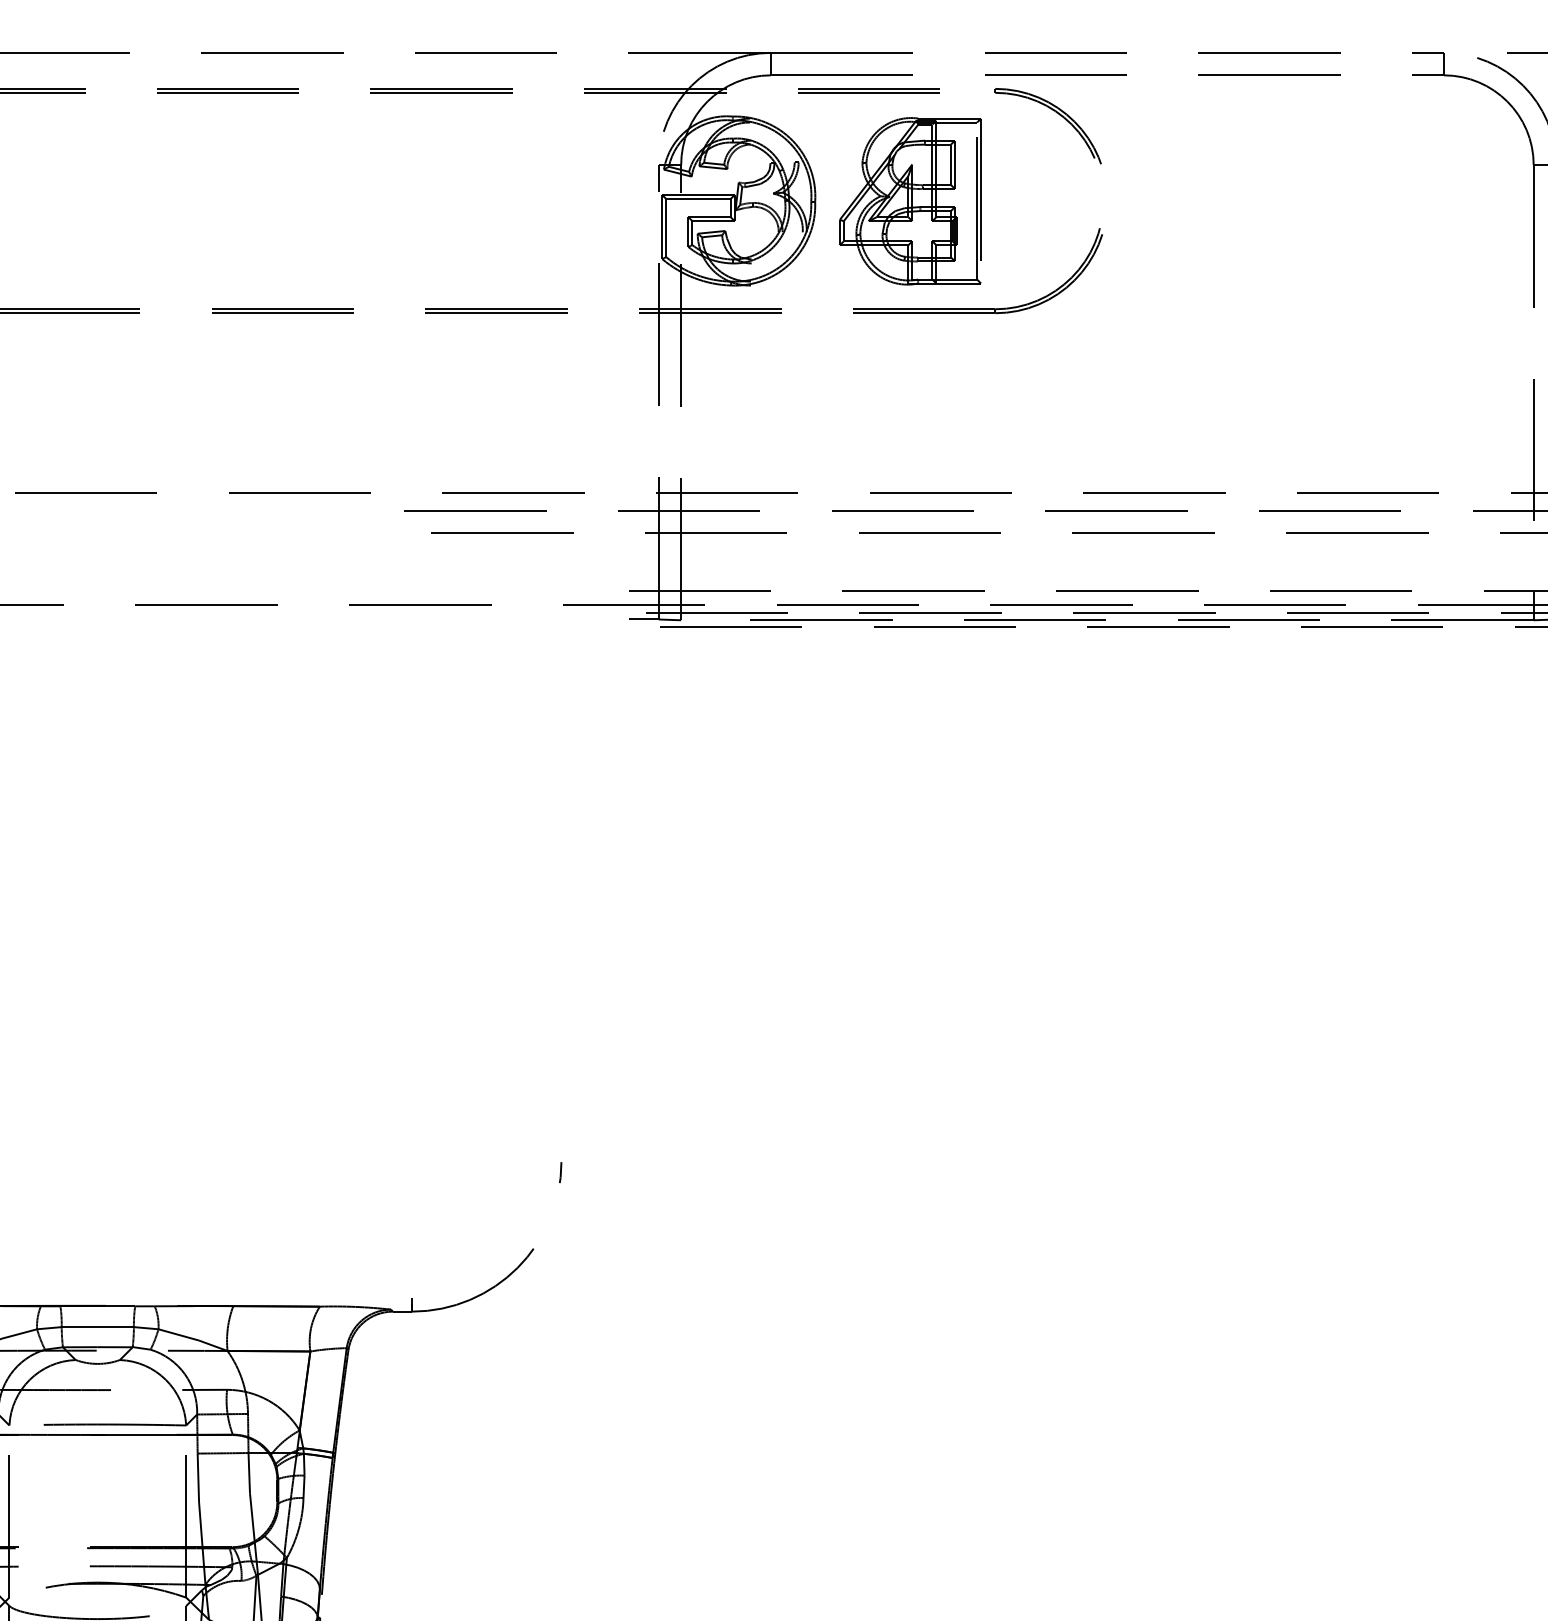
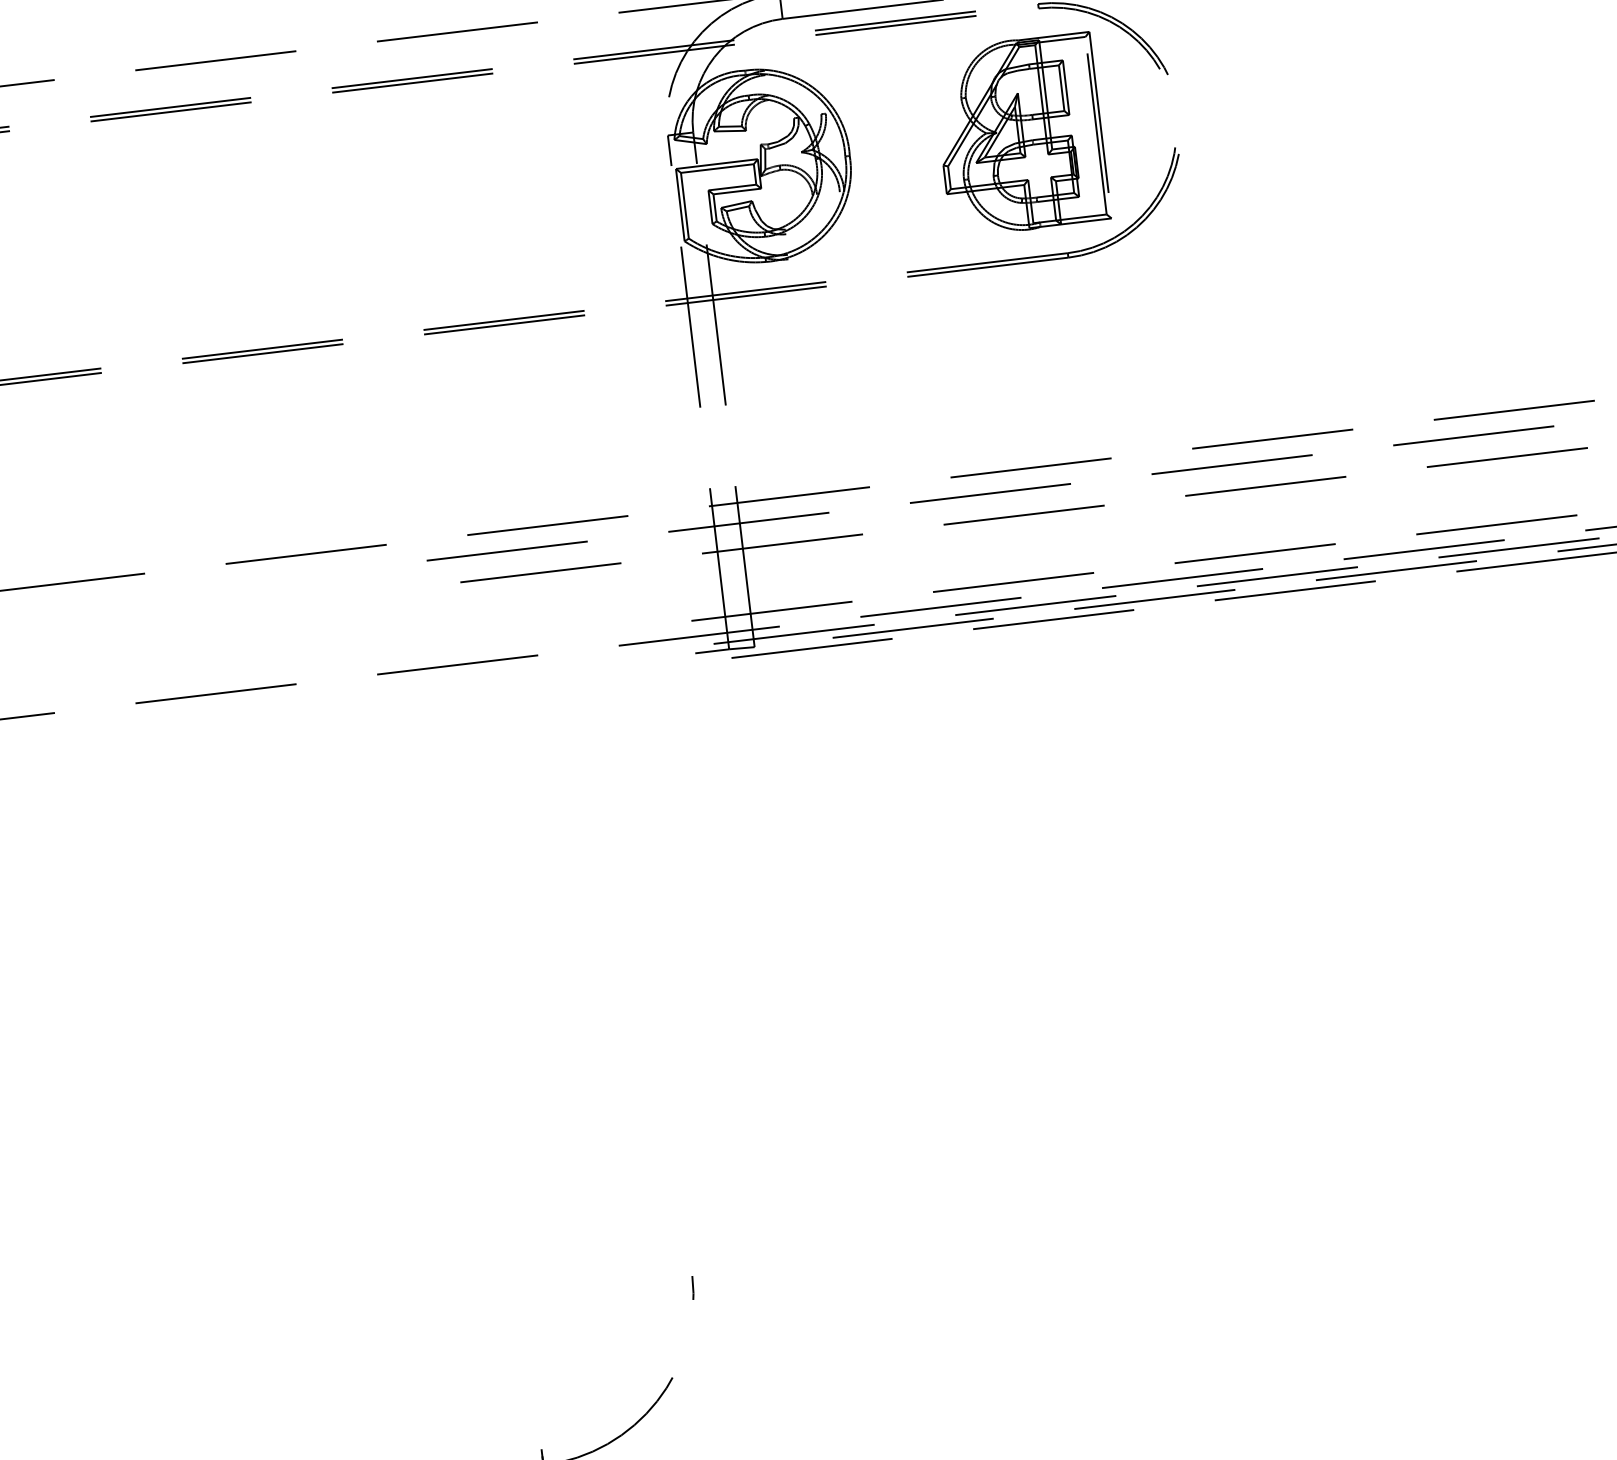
part: (910, 201) -> (1020, 135), moved

